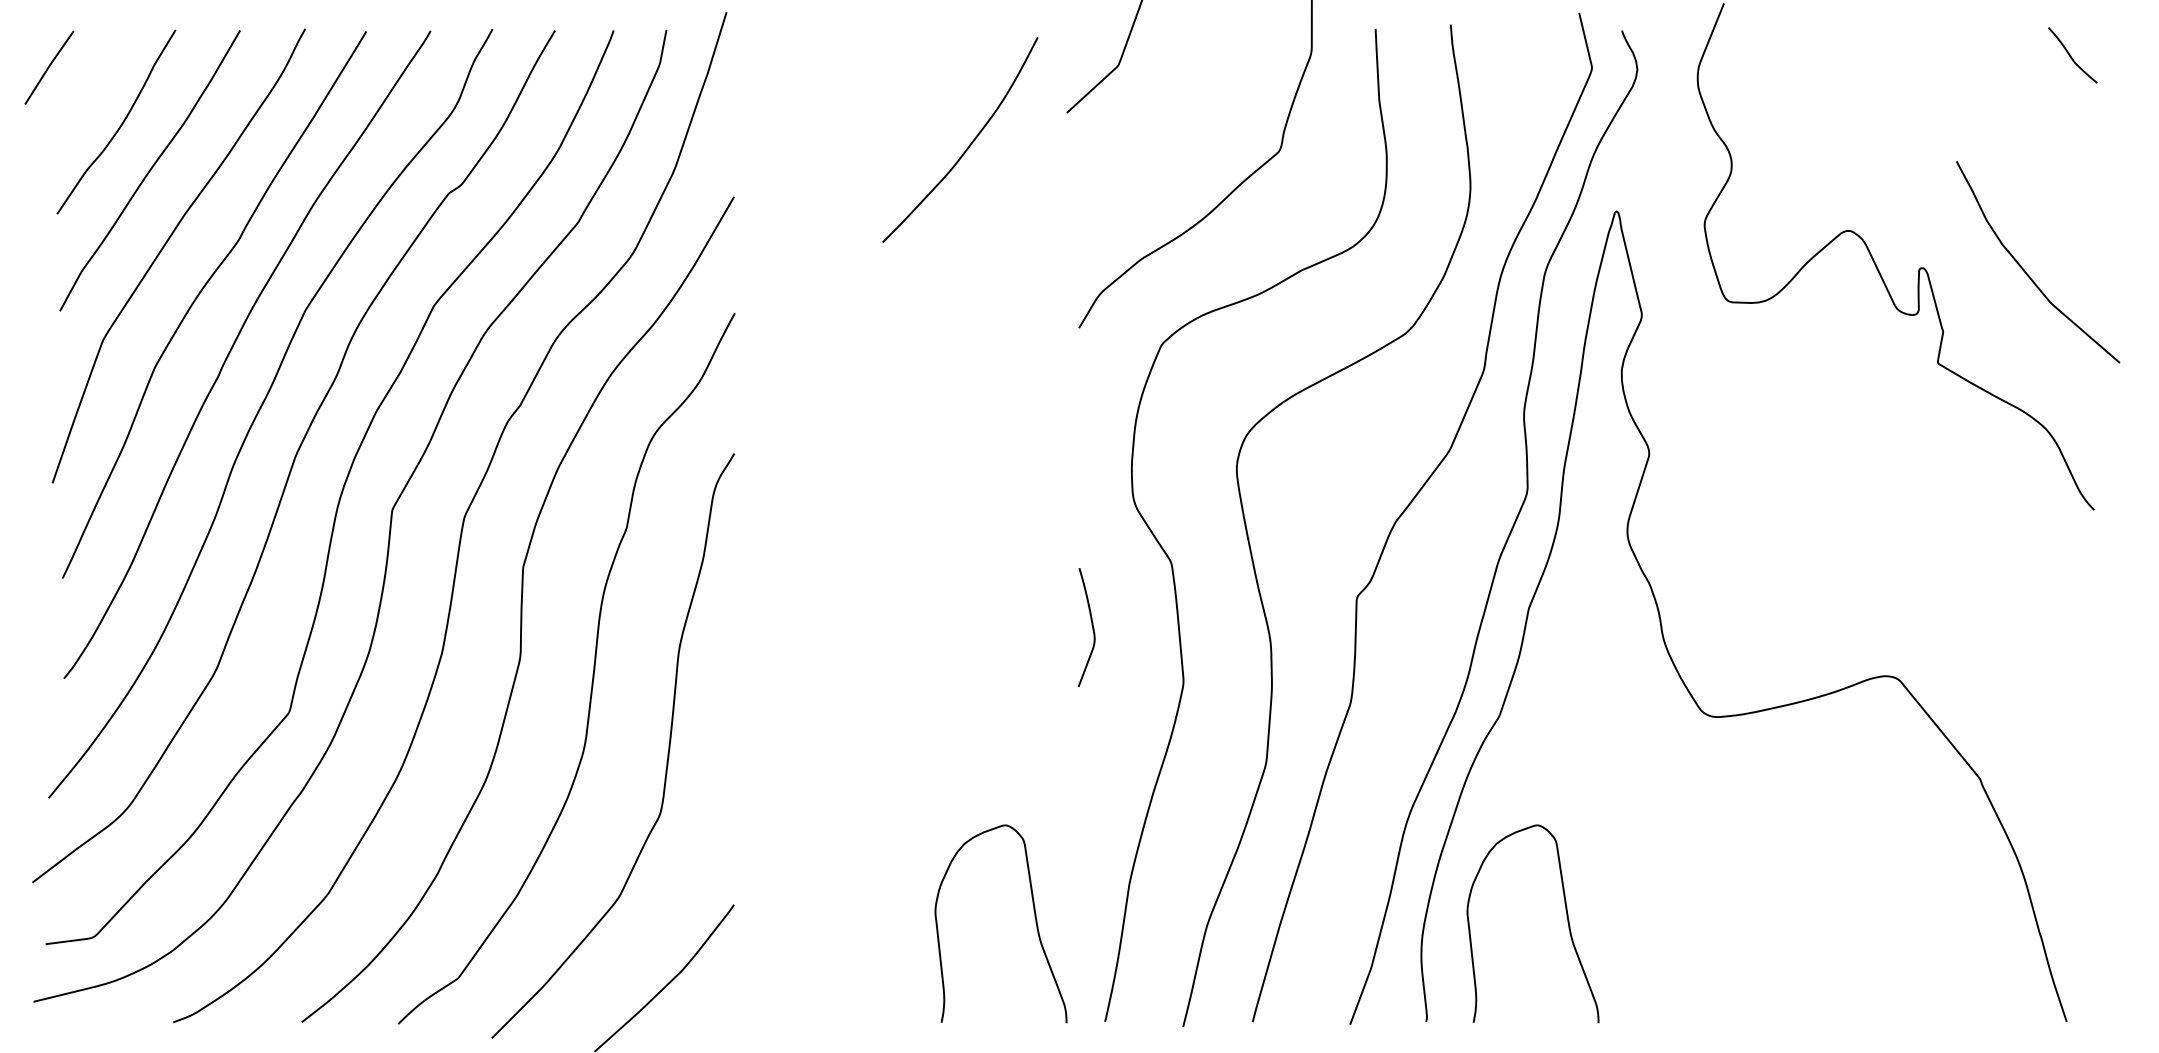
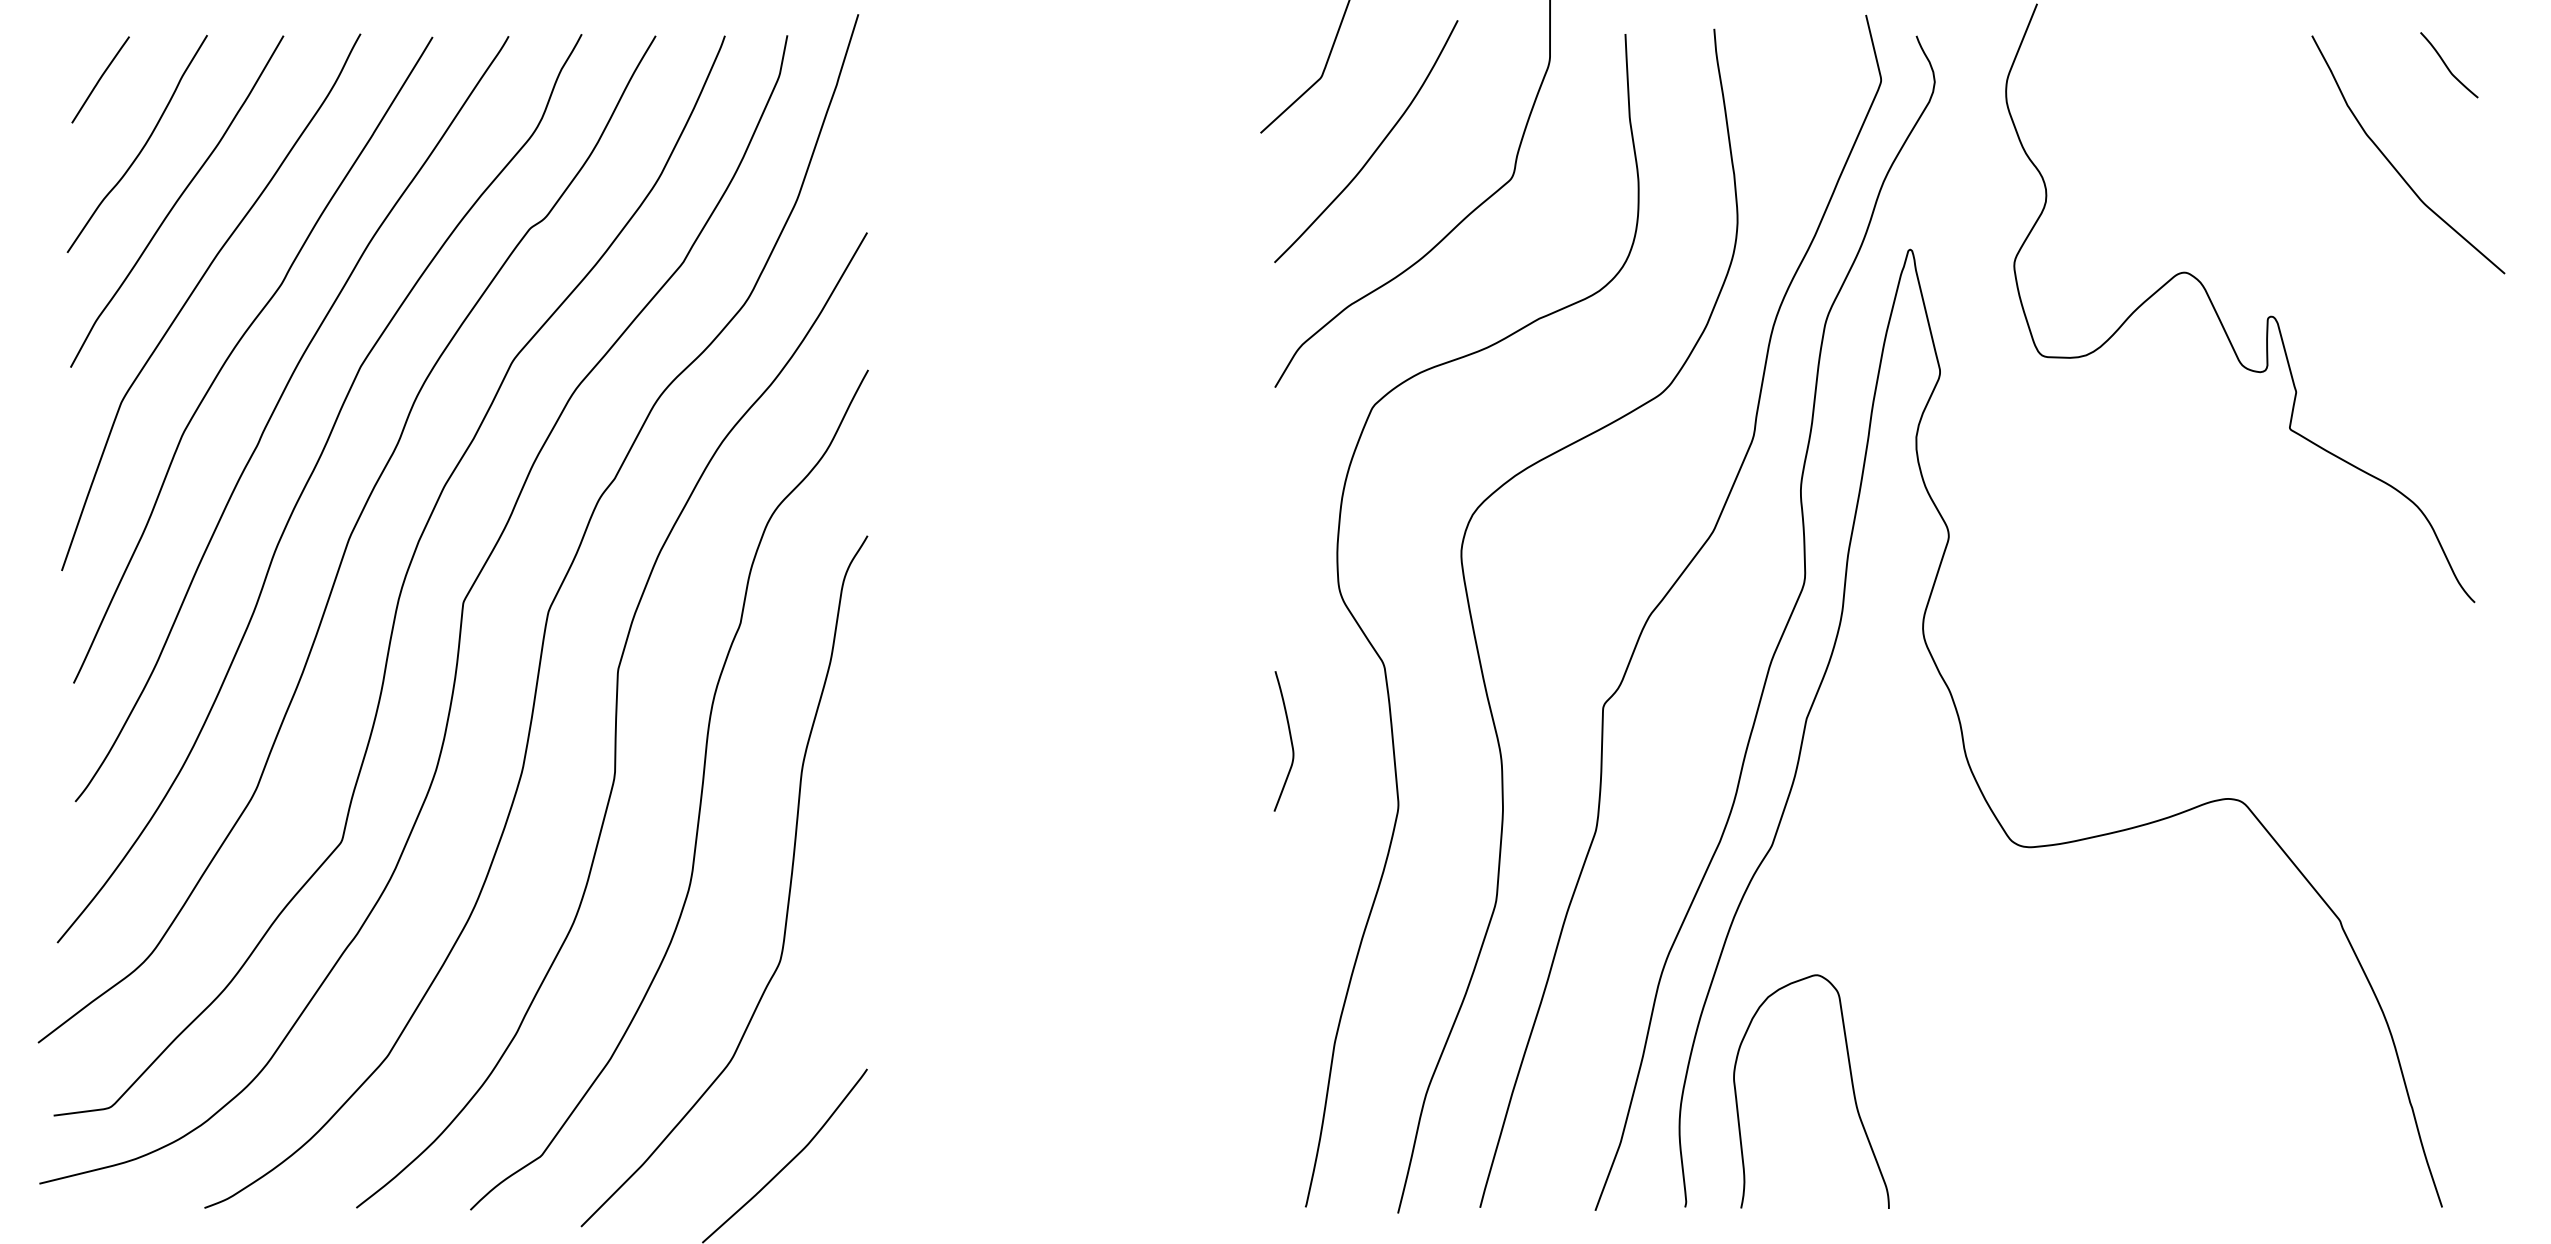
line: (49, 67) -> (100, 79), moved
curve: (968, 145) -> (1375, 148), moved
curve: (2025, 270) -> (2393, 164), moved
curve: (1034, 917) -> (1222, 1084), removed

